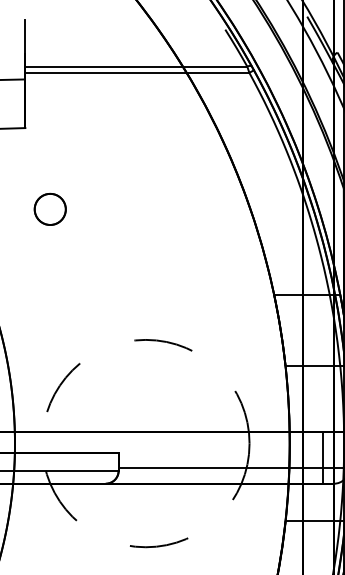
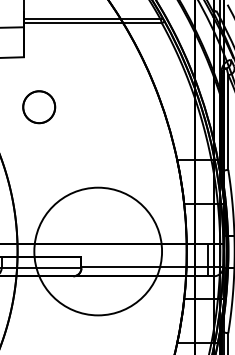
part: (50, 209) -> (39, 107), size x1.67
circle: (146, 443) -> (98, 251), dashed -> solid

